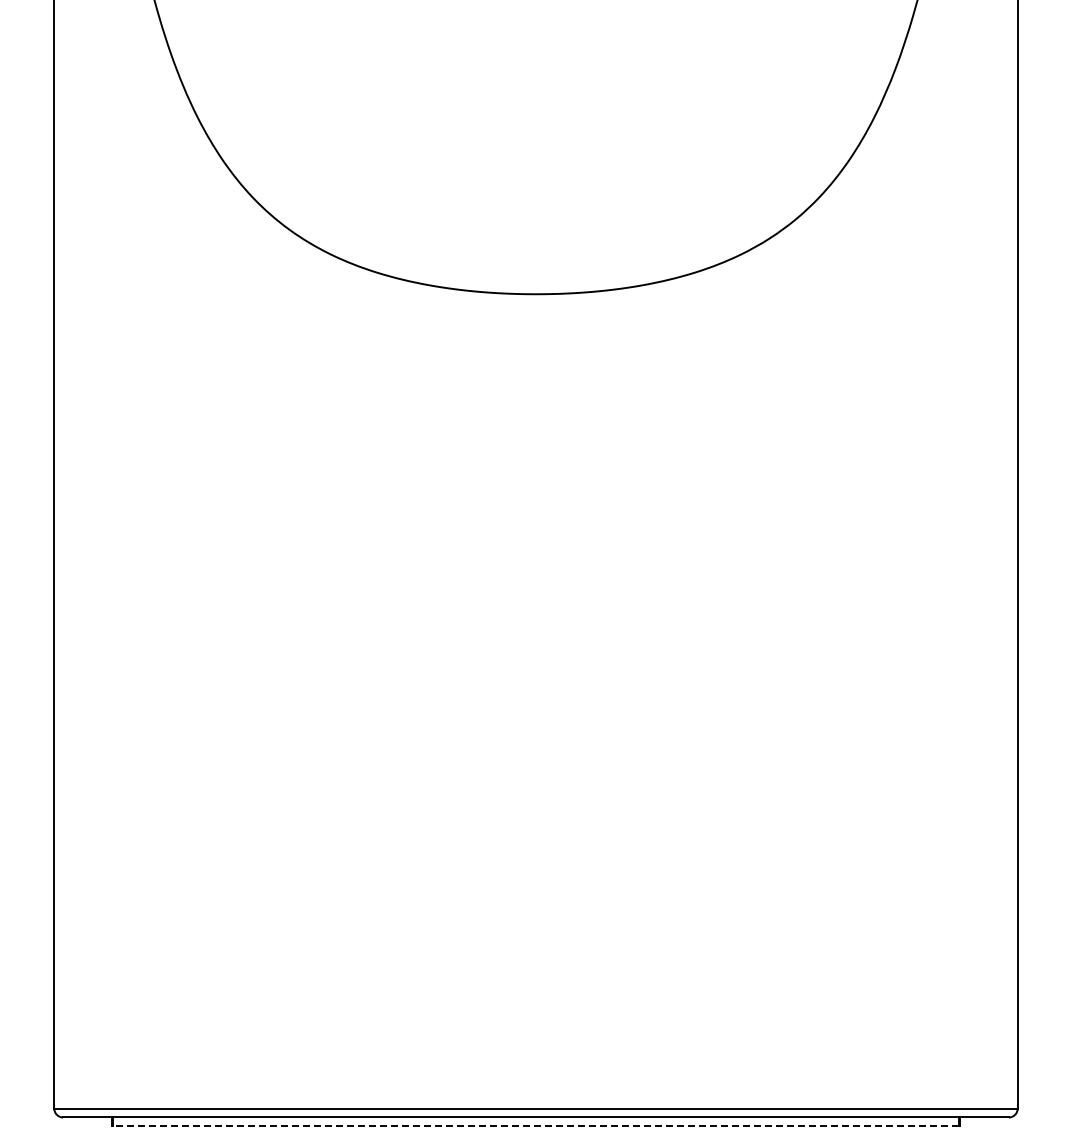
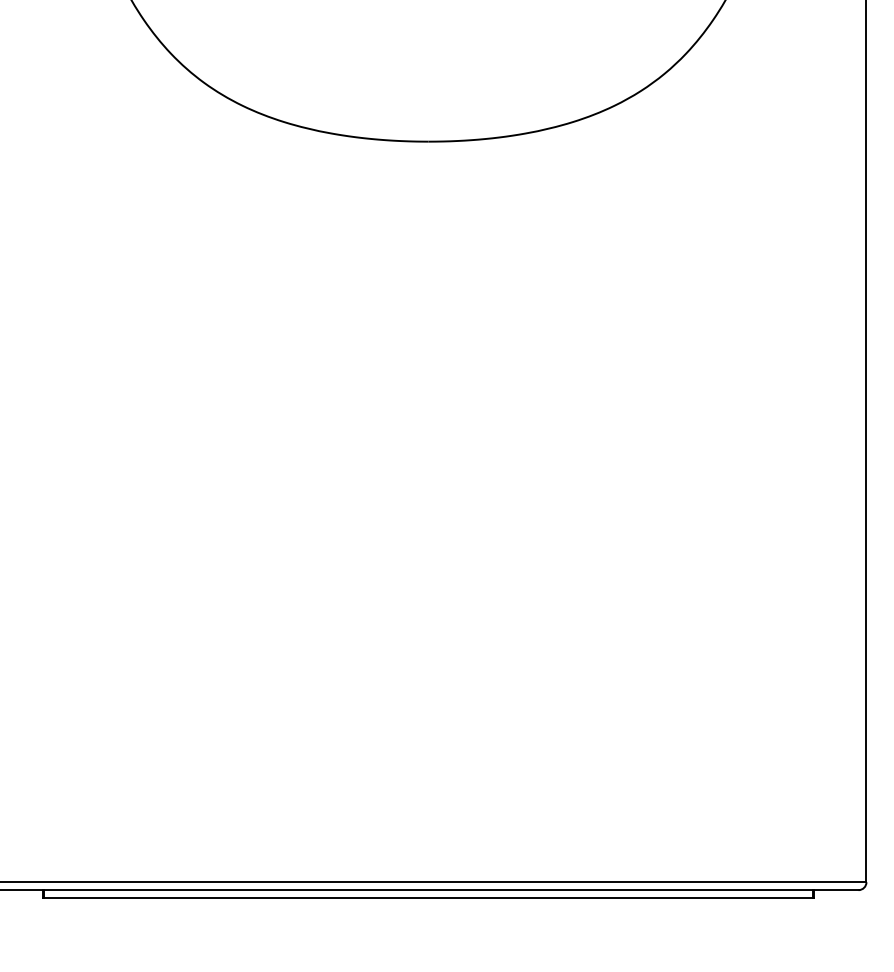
line: (535, 1126) -> (428, 898), dashed -> solid

